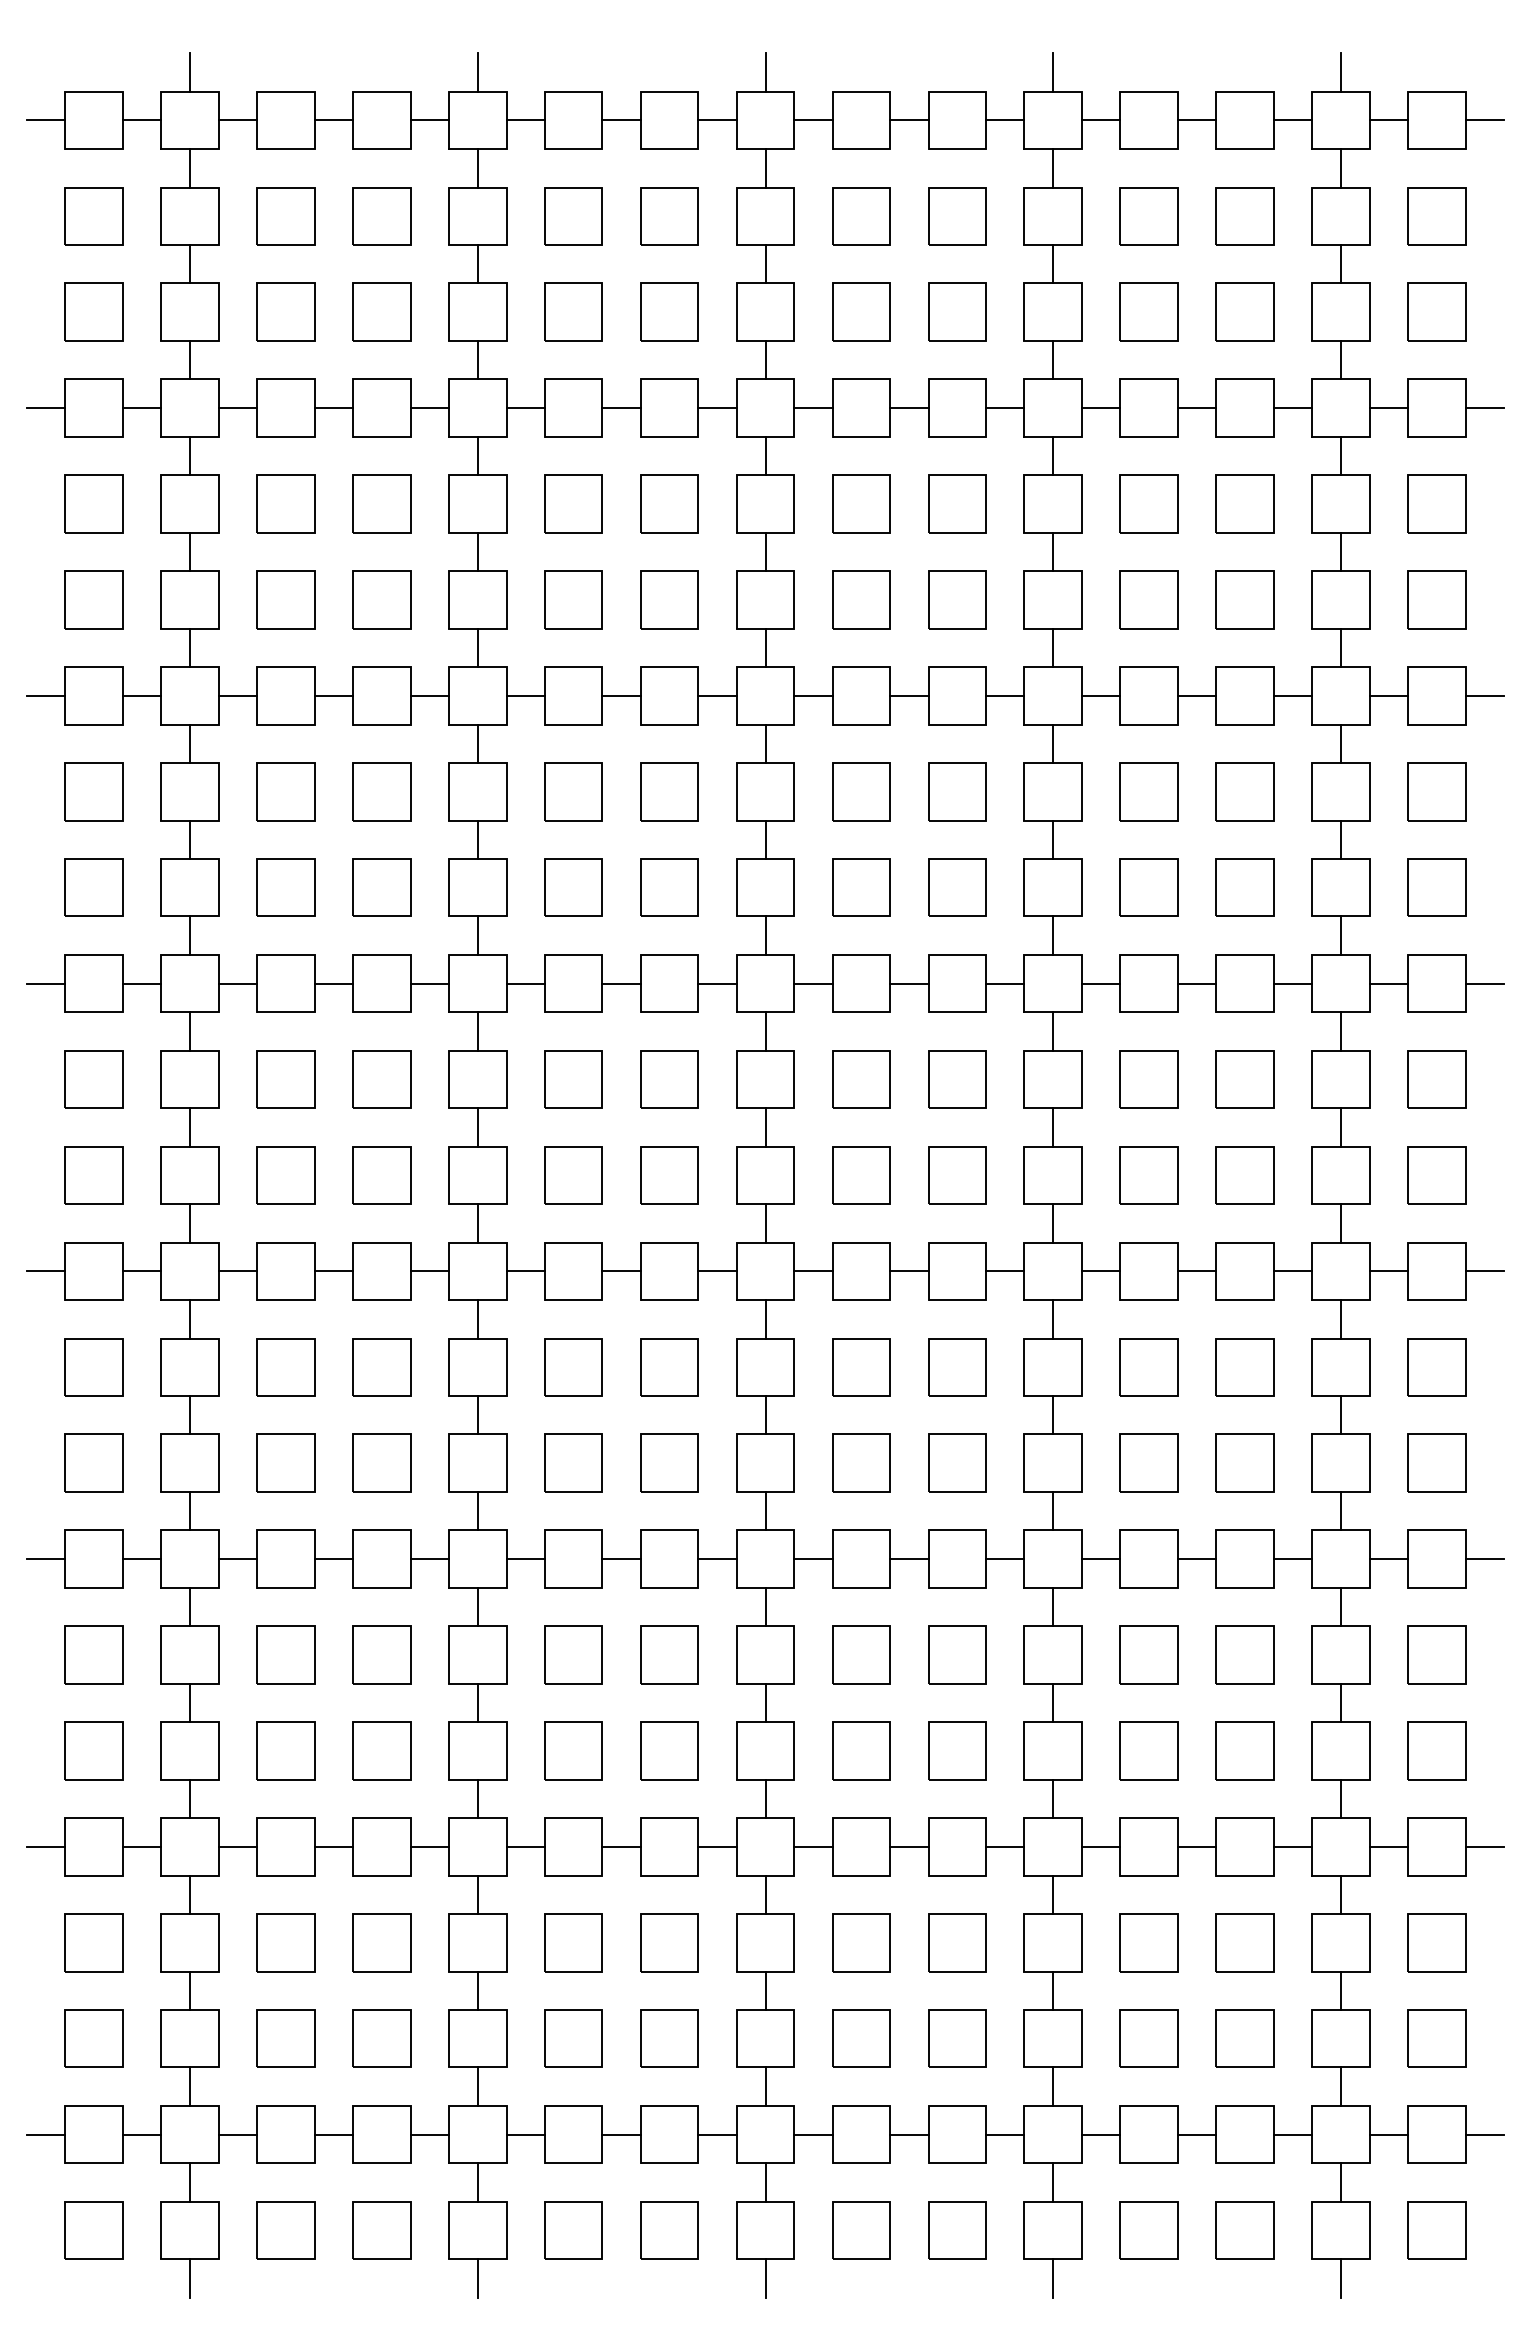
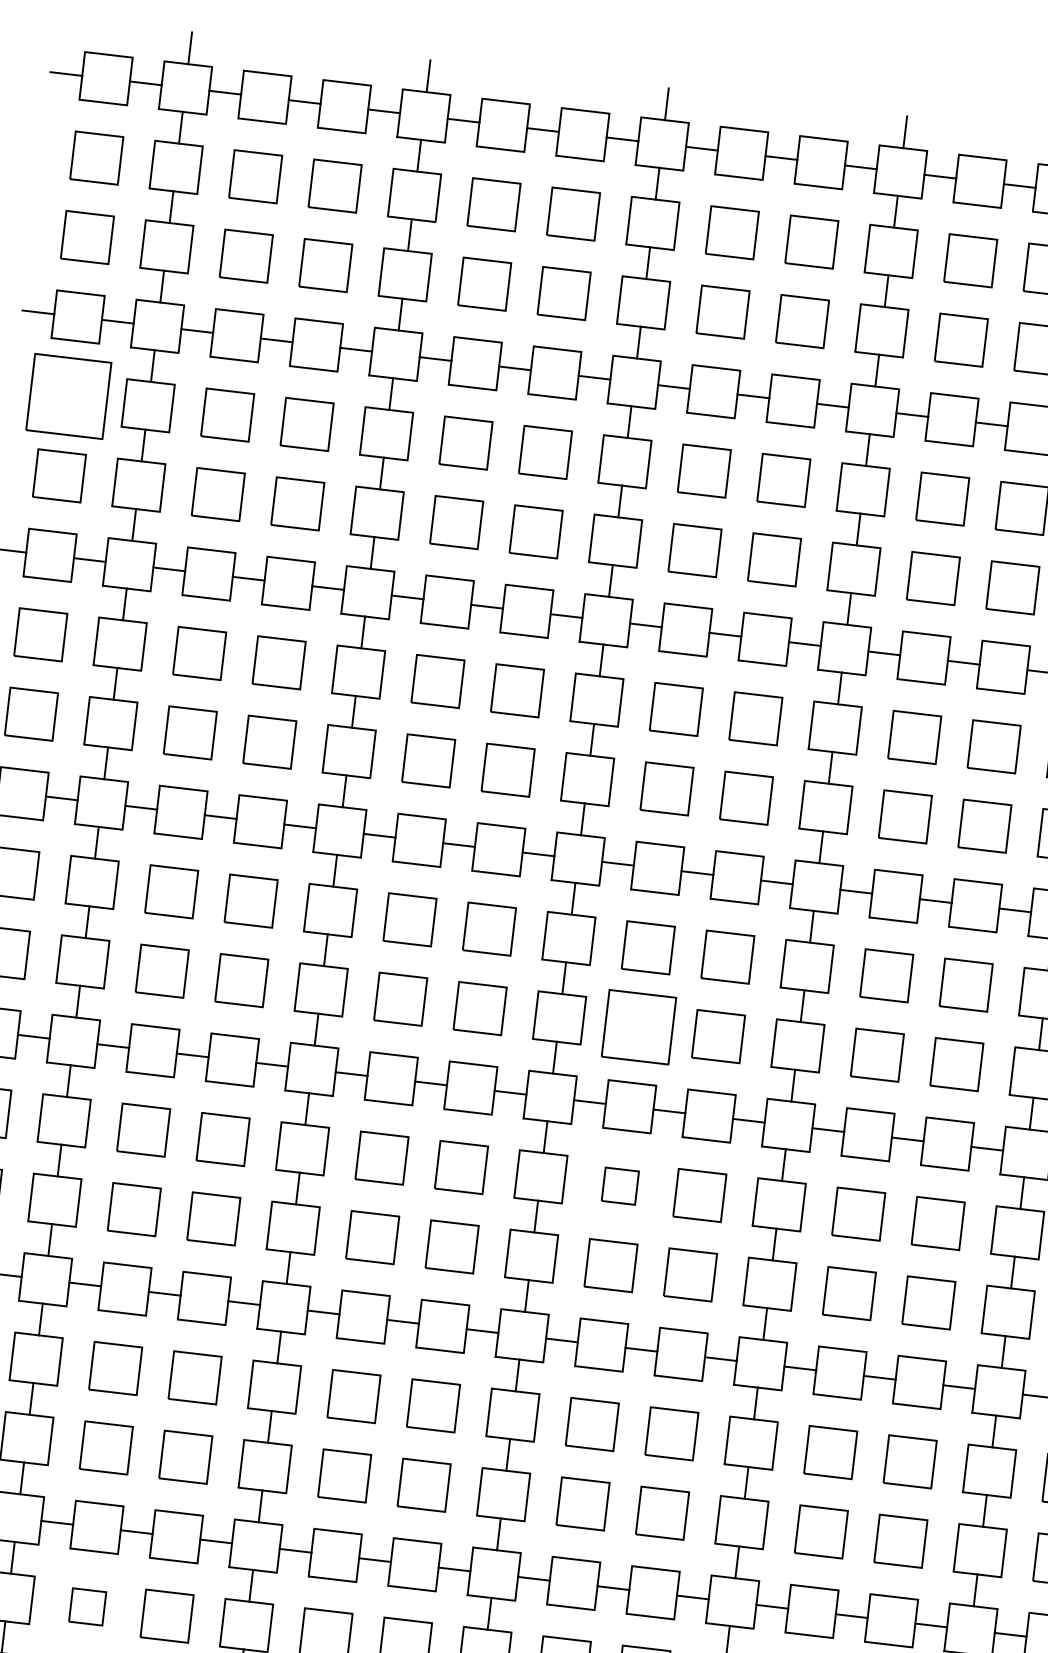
part: (93, 503) -> (68, 395), size x1.6
part: (861, 1175) -> (639, 1027), size x1.4
part: (861, 1367) -> (620, 1186), size x0.7
part: (285, 1942) -> (87, 1606), size x0.7

